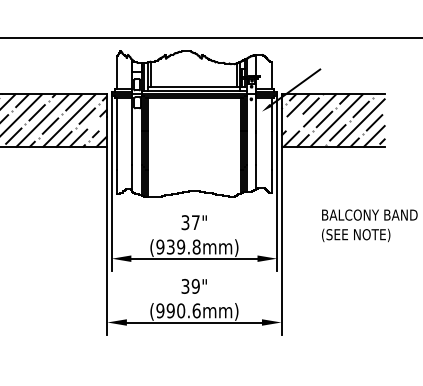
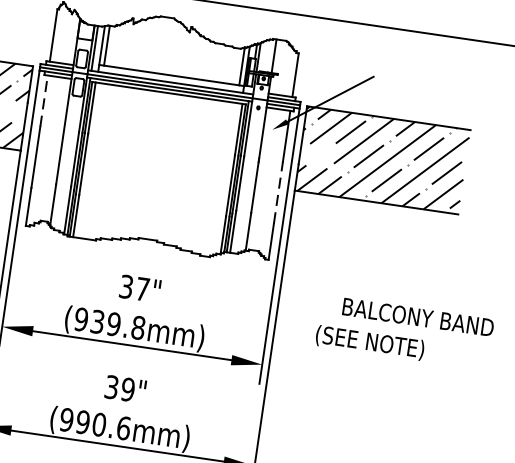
line: (117, 114) -> (44, 101), solid -> dashed
line: (271, 149) -> (278, 191), solid -> dashed
text: (356, 235) -> (370, 343), moved

